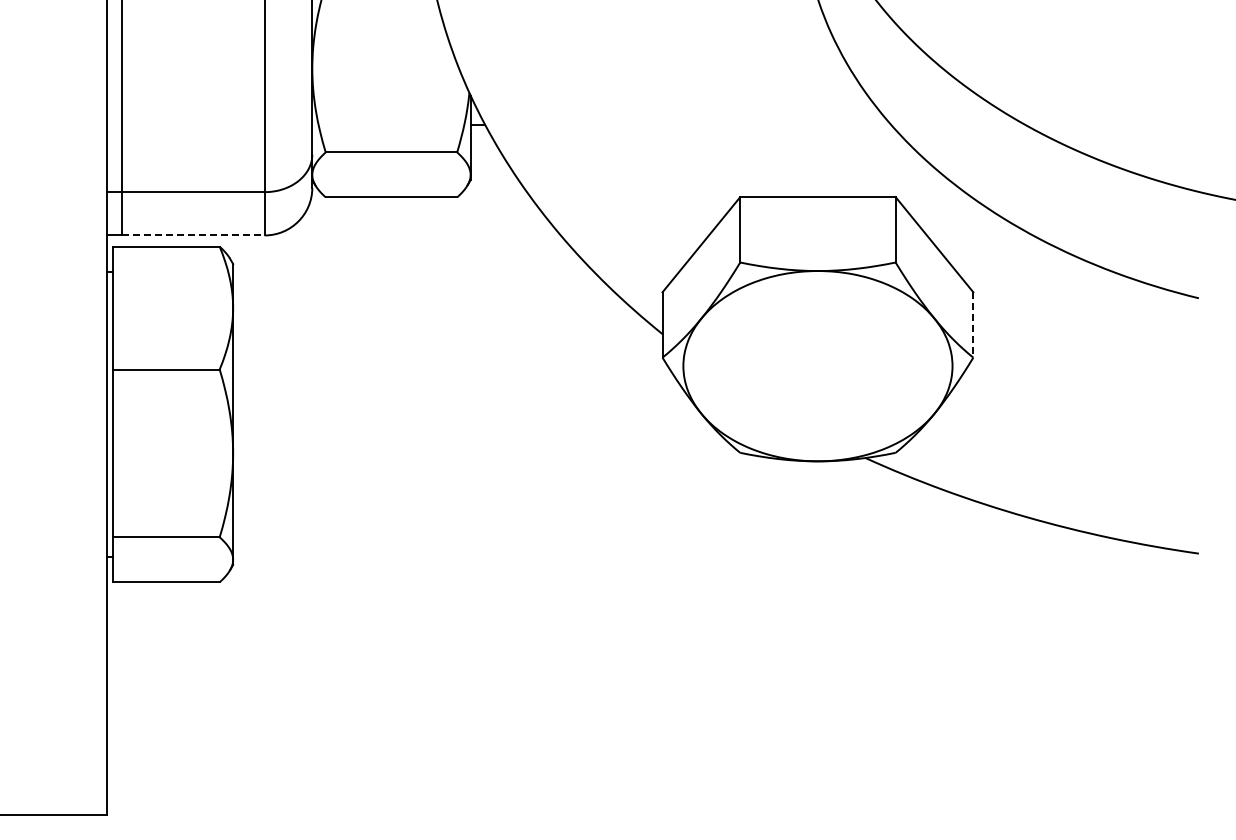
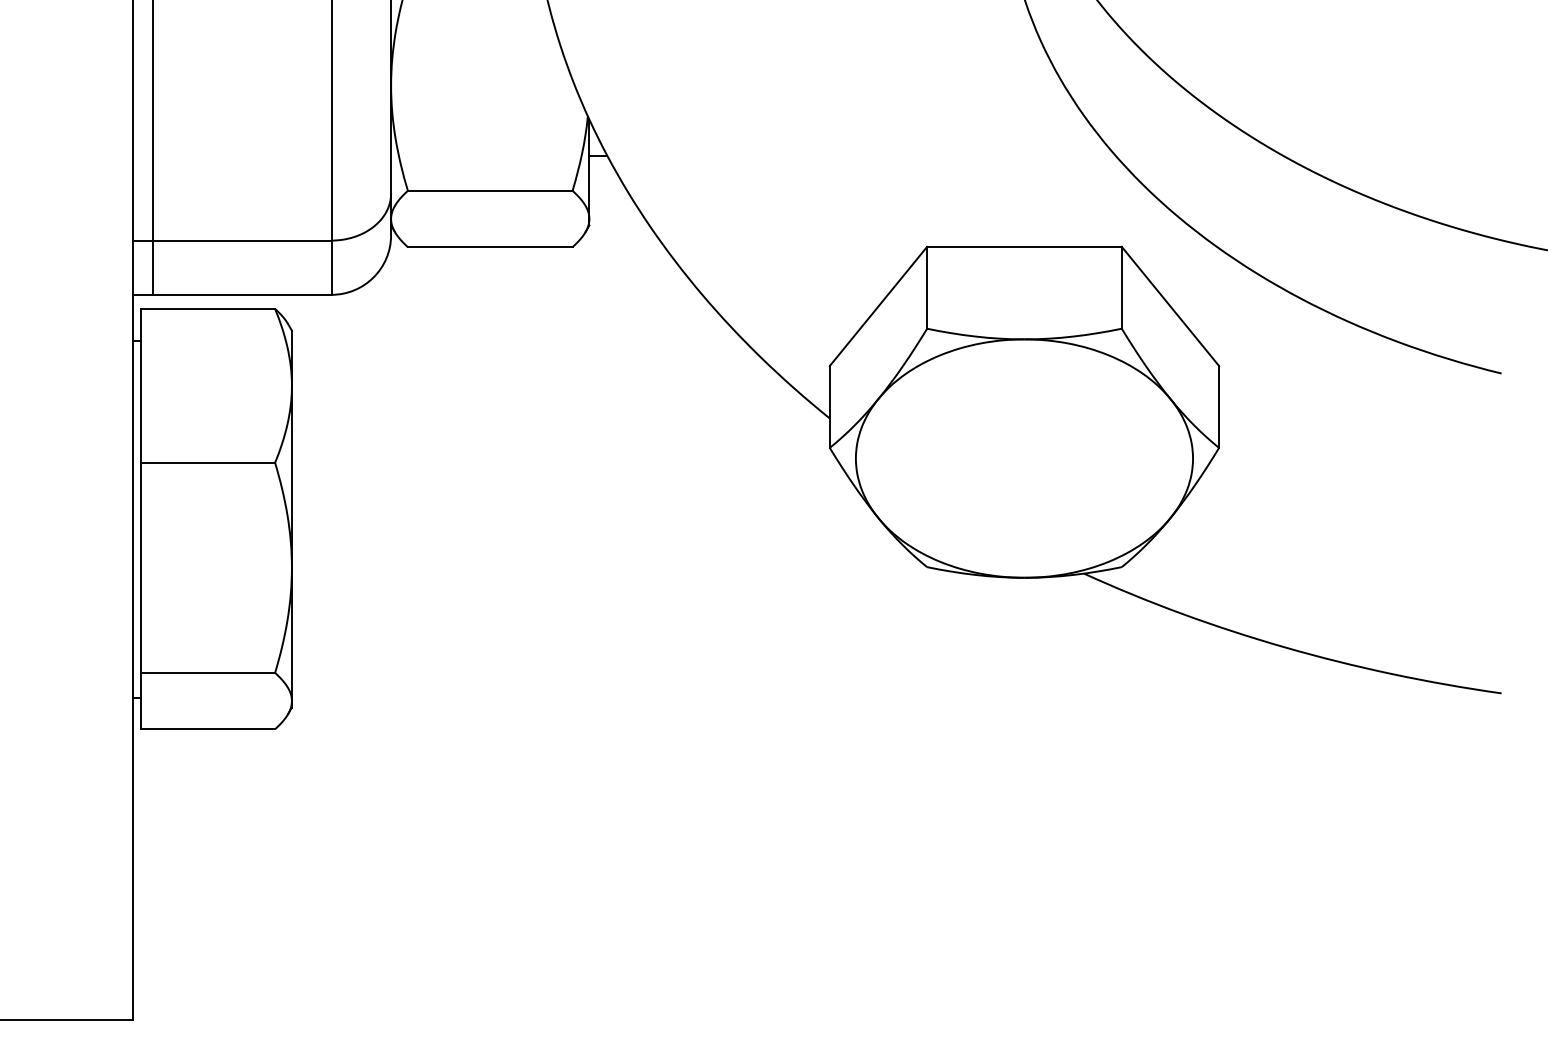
line: (194, 235) -> (243, 294), dashed -> solid
line: (973, 324) -> (1219, 406), dashed -> solid

